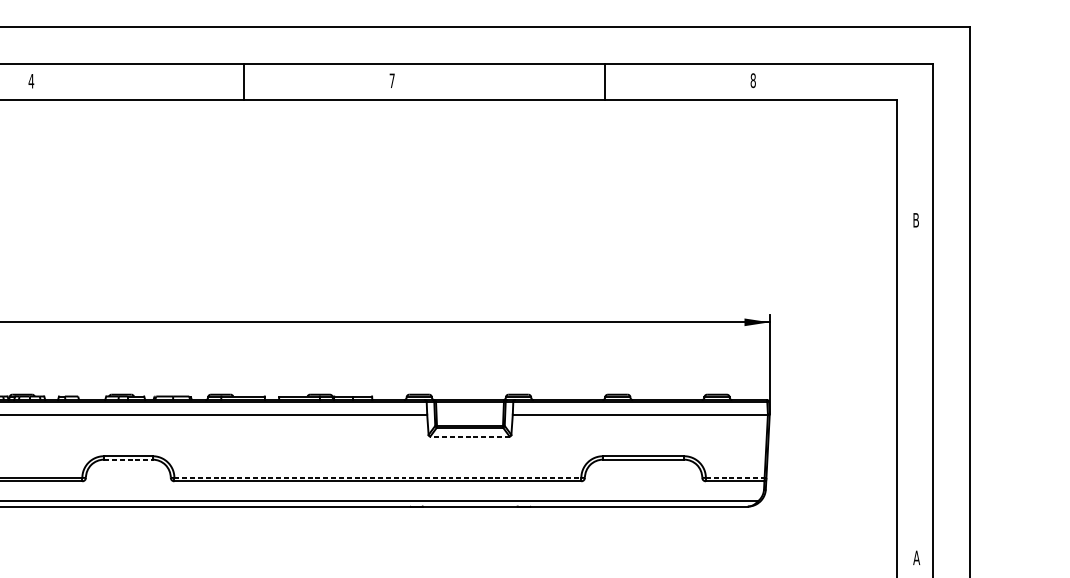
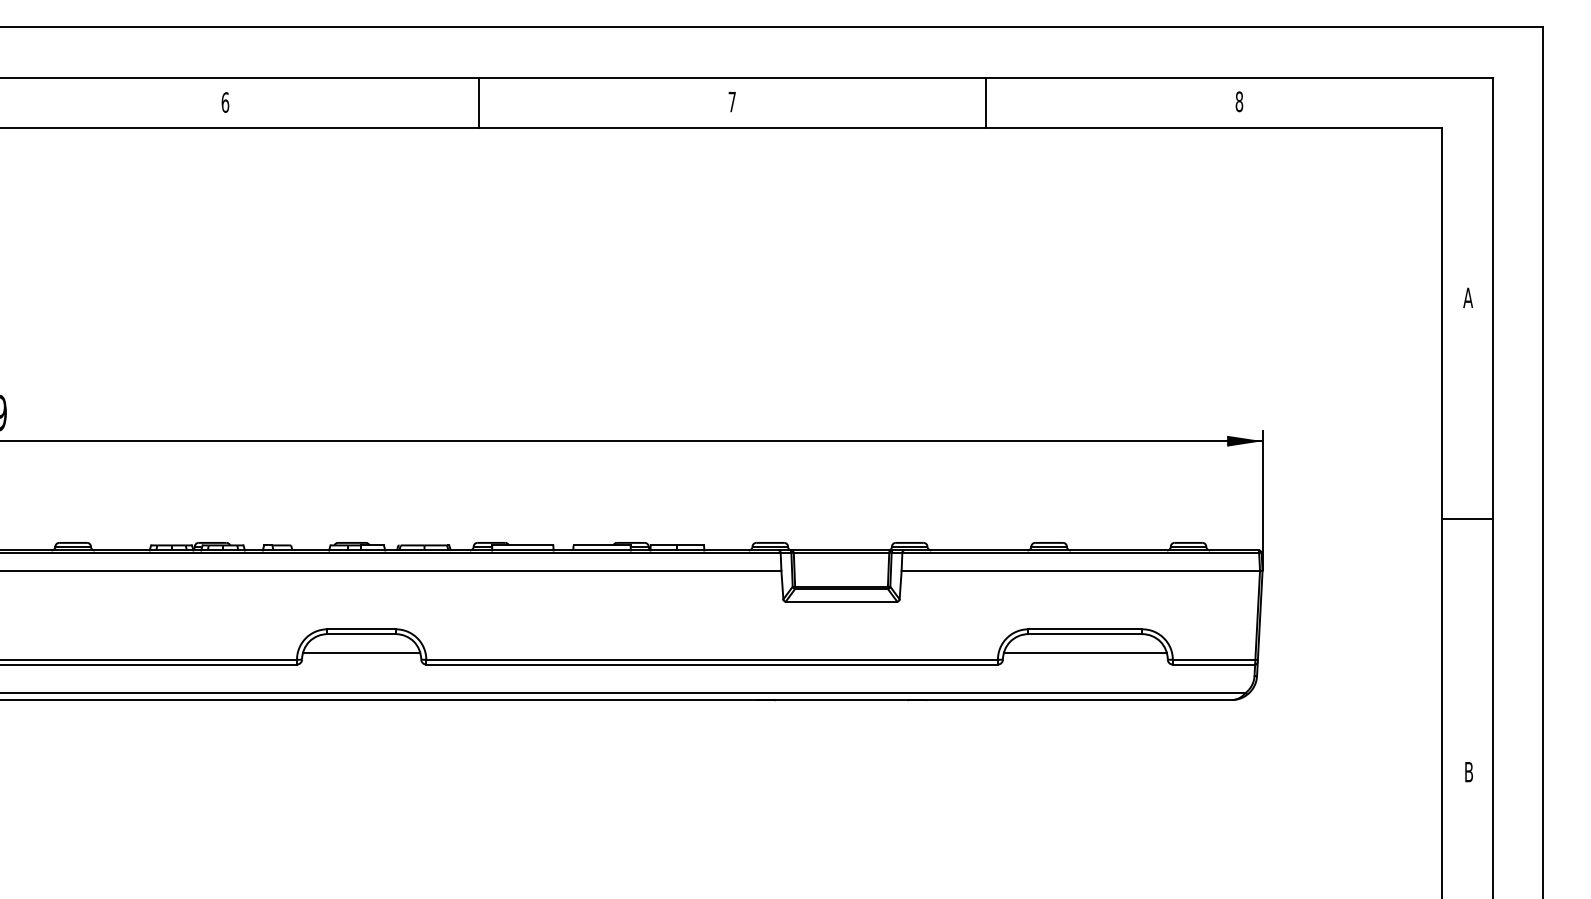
text: (31, 81) -> (225, 102), 4 -> 6
line: (243, 81) -> (478, 102), moved
line: (604, 81) -> (985, 102), moved
text: (916, 220) -> (1468, 297), B -> A
line: (914, 377) -> (1466, 518), added
line: (469, 436) -> (841, 601), dashed -> solid
line: (128, 459) -> (362, 634), dashed -> solid
line: (128, 473) -> (361, 653), added
line: (643, 473) -> (1085, 653), added
line: (378, 477) -> (712, 659), dashed -> solid
line: (735, 477) -> (1214, 659), dashed -> solid
text: (916, 558) -> (1468, 772), A -> B

